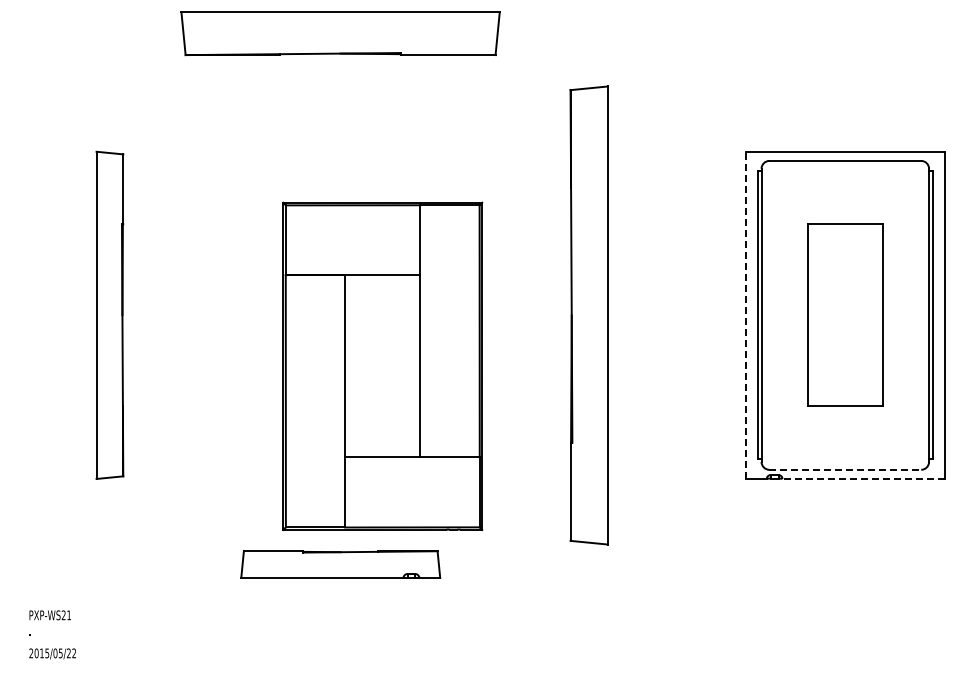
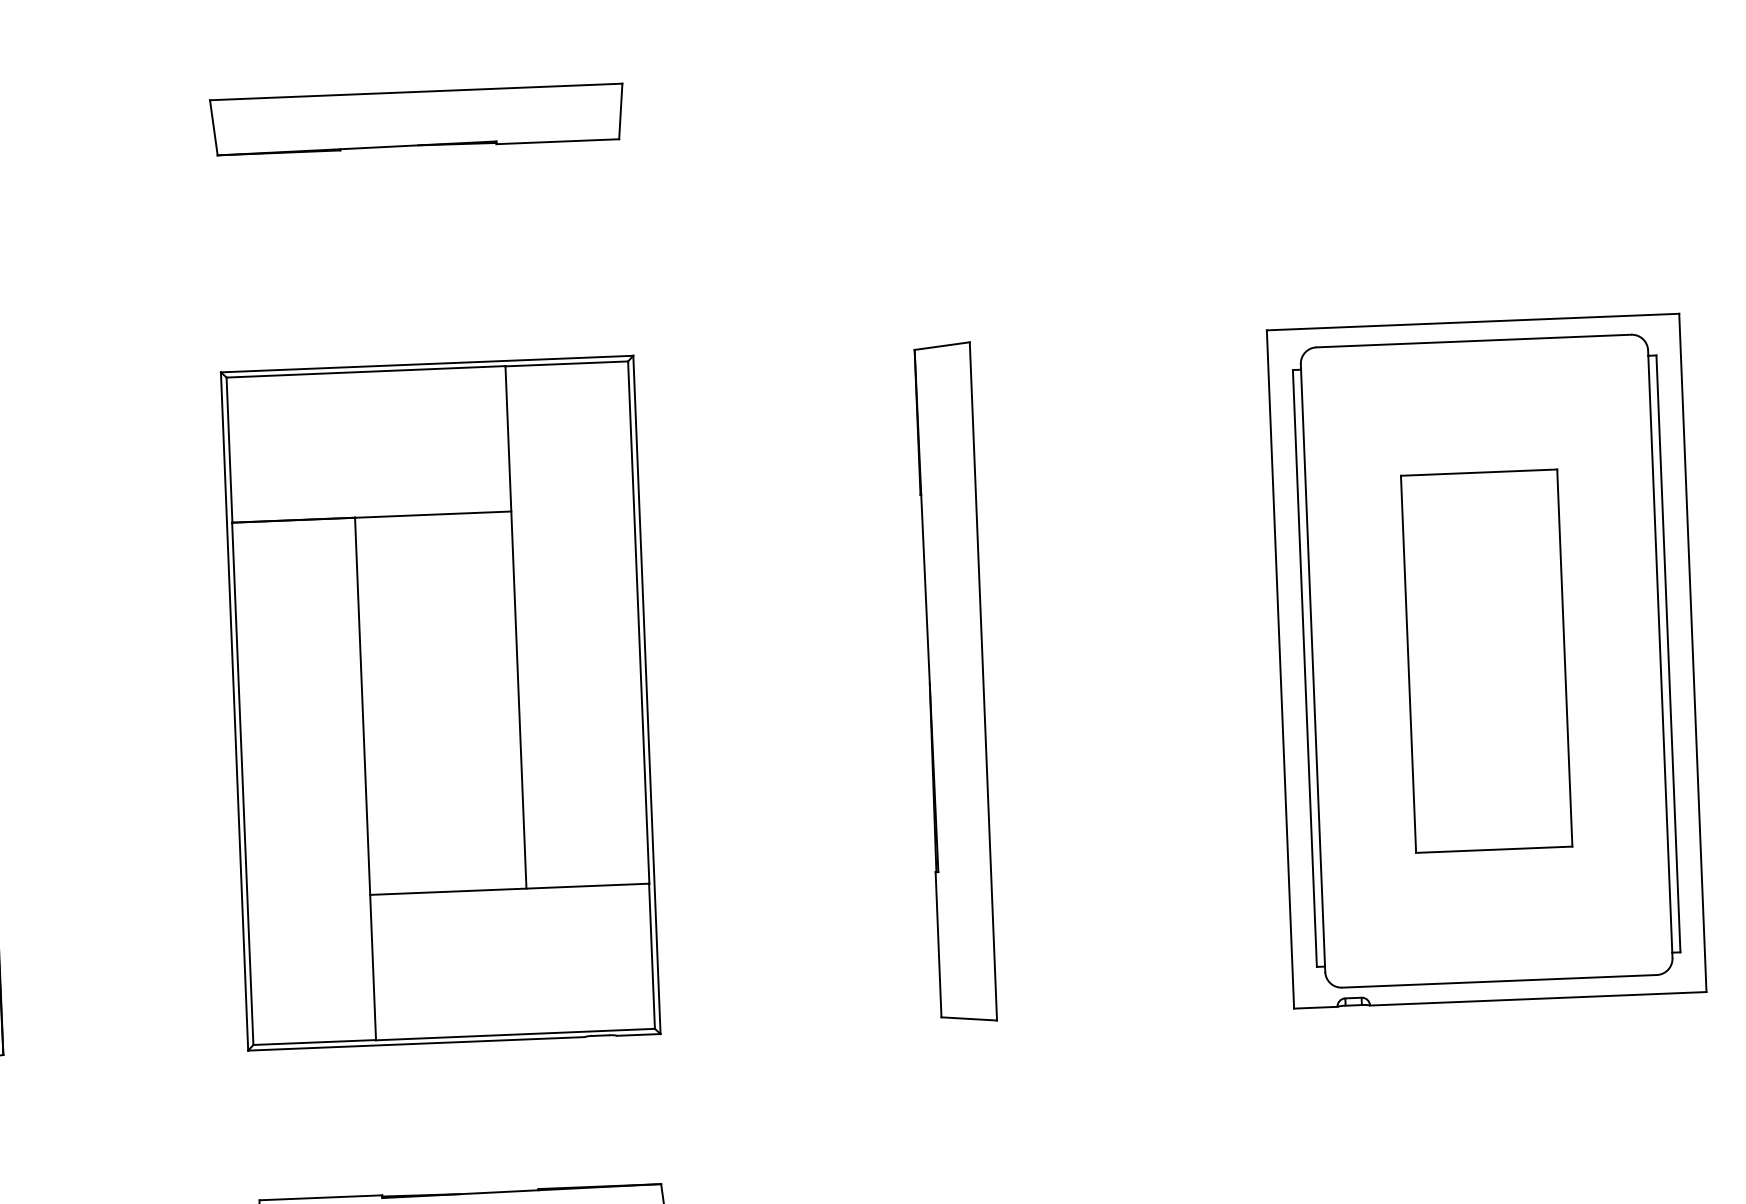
part: (340, 33) -> (416, 118), size x0.62
part: (588, 314) -> (954, 680), size x0.71
line: (745, 315) -> (1279, 669), dashed -> solid
part: (382, 365) -> (440, 701), moved
line: (845, 469) -> (1499, 980), dashed -> solid
line: (863, 478) -> (1537, 997), dashed -> solid

